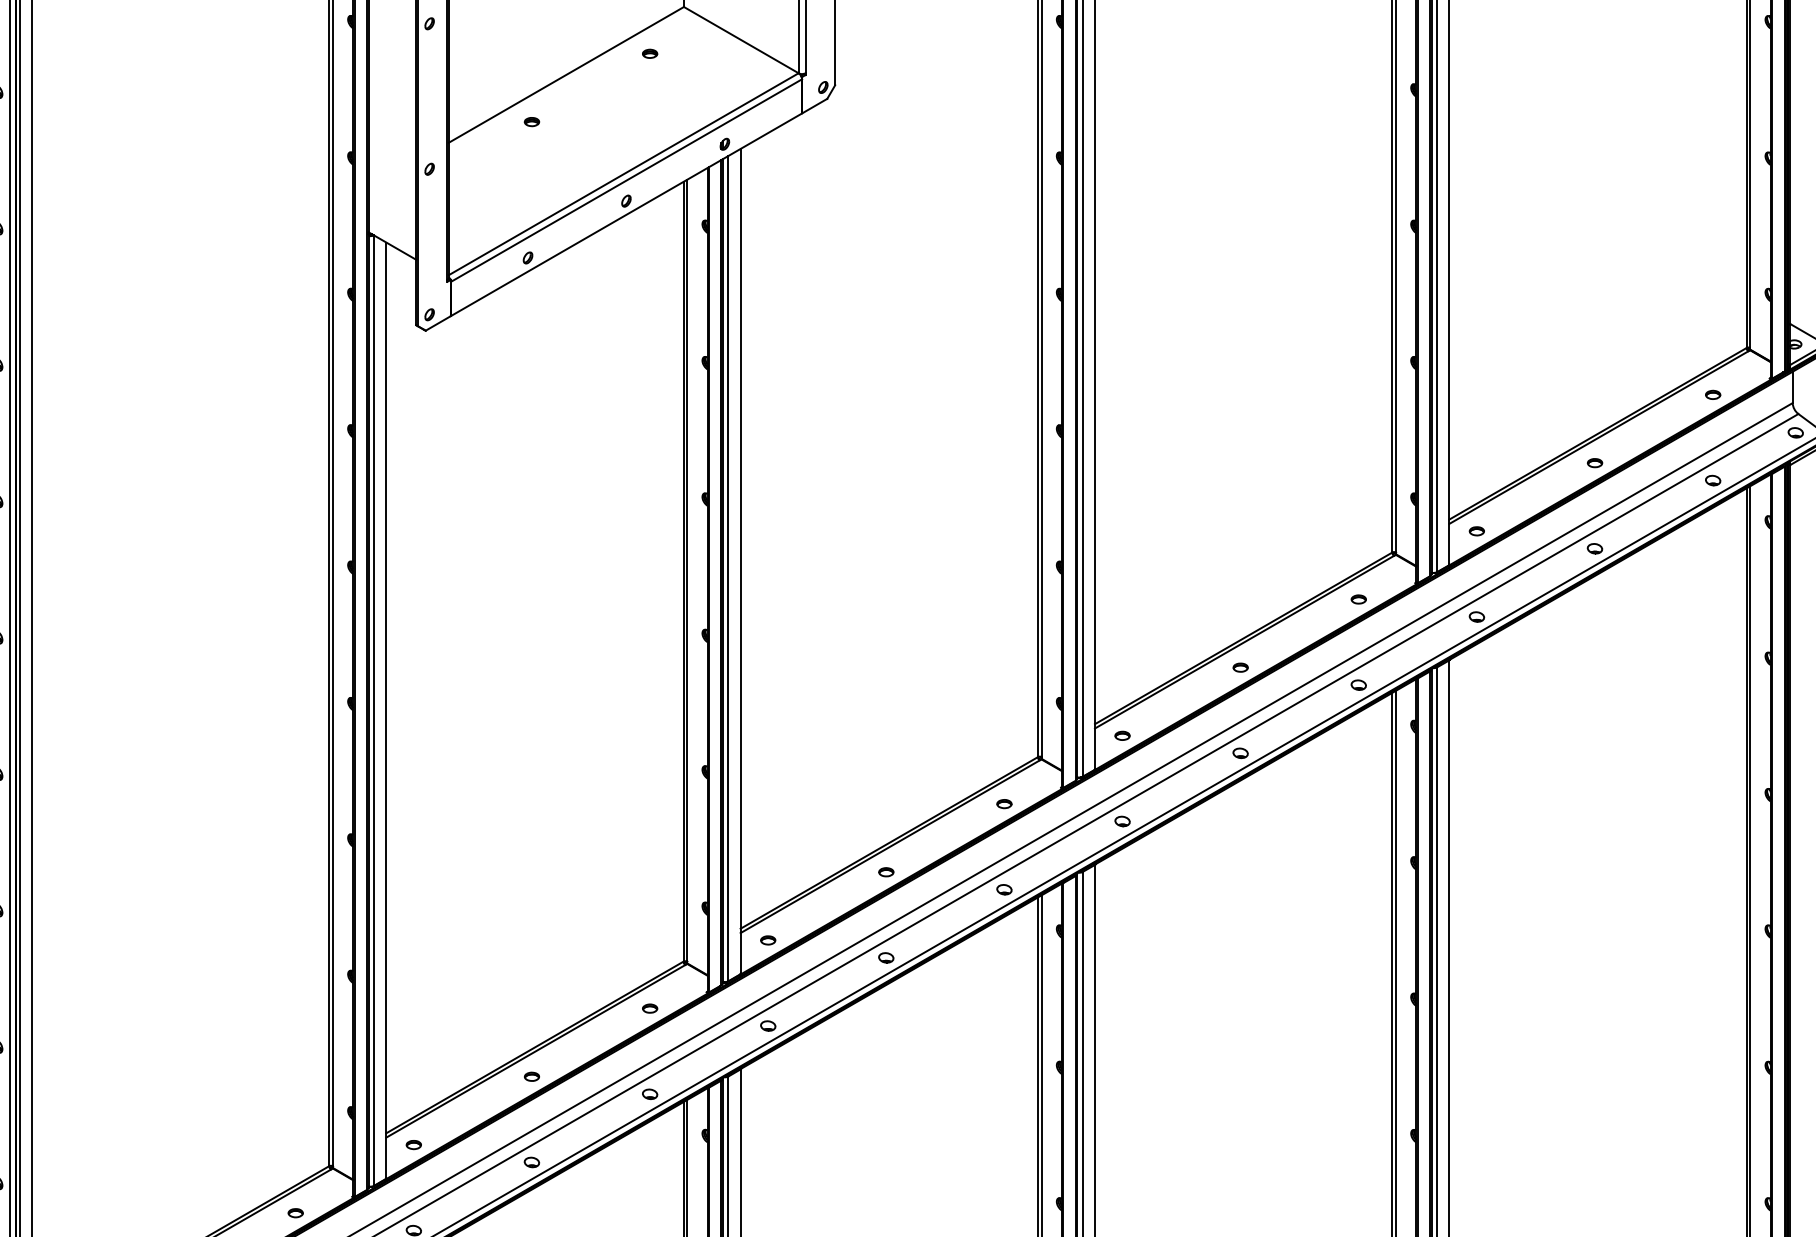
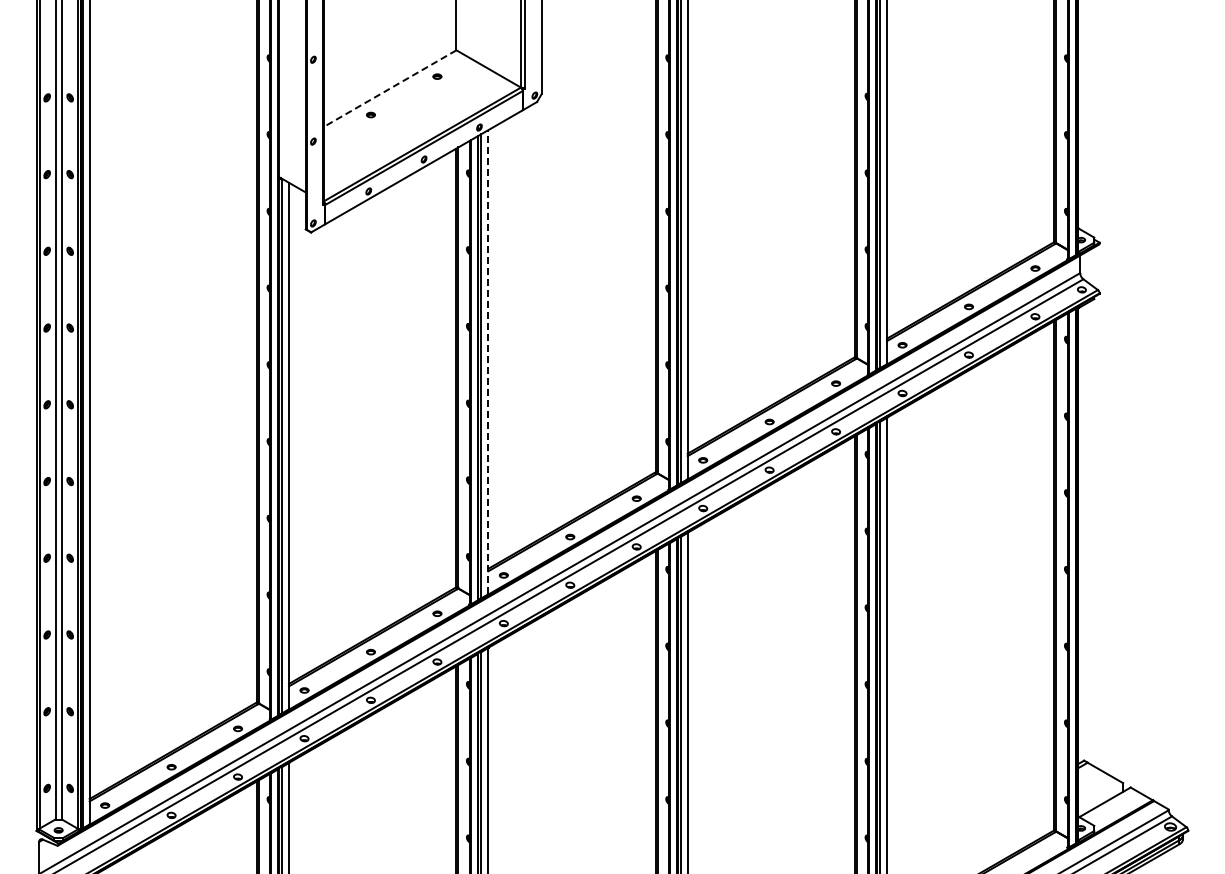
line: (564, 74) -> (389, 88), solid -> dashed
line: (740, 560) -> (488, 361), solid -> dashed

